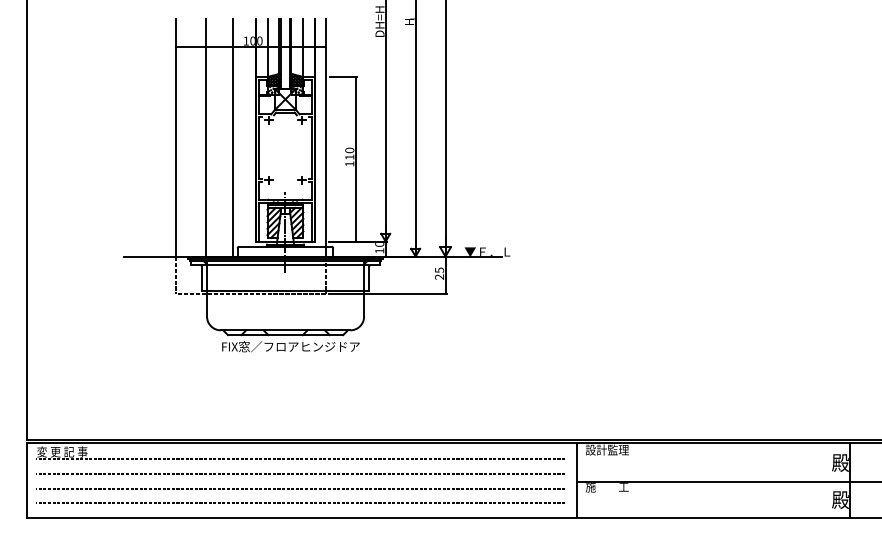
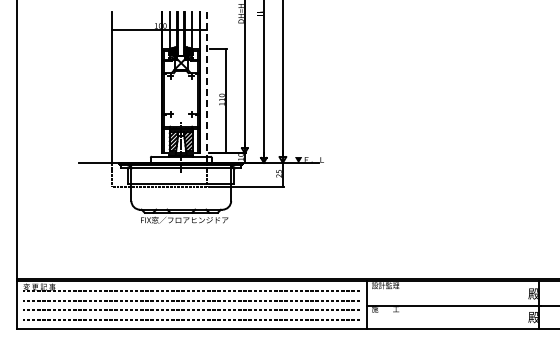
line: (205, 137) -> (130, 87), removed
line: (232, 137) -> (147, 87), removed
line: (325, 139) -> (206, 88), solid -> dashed

